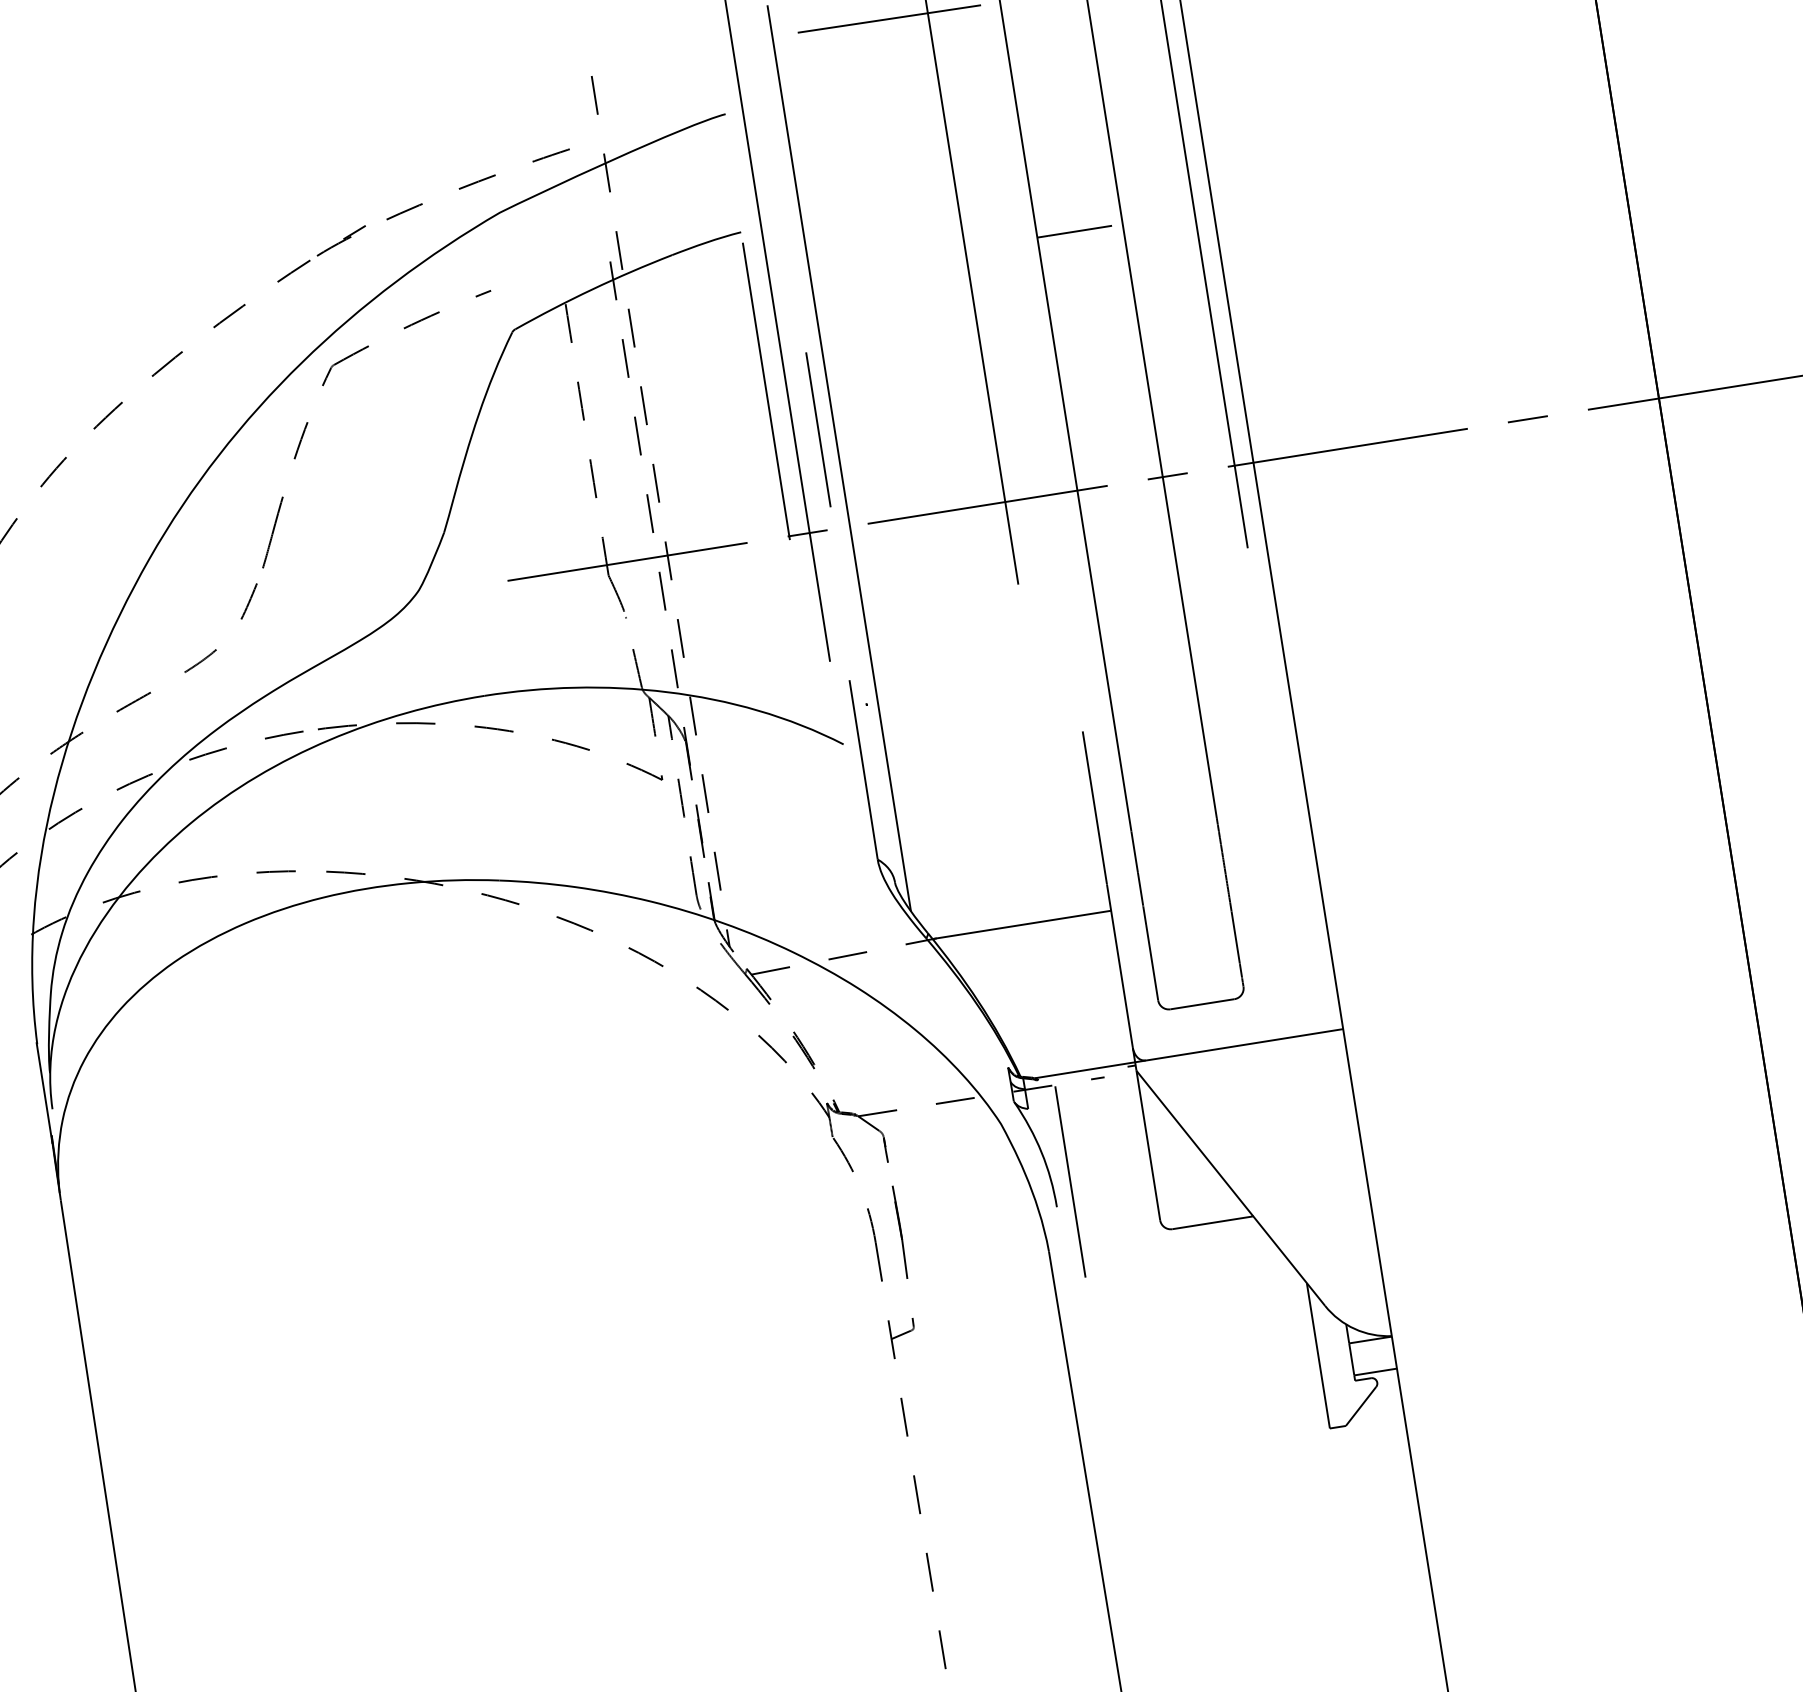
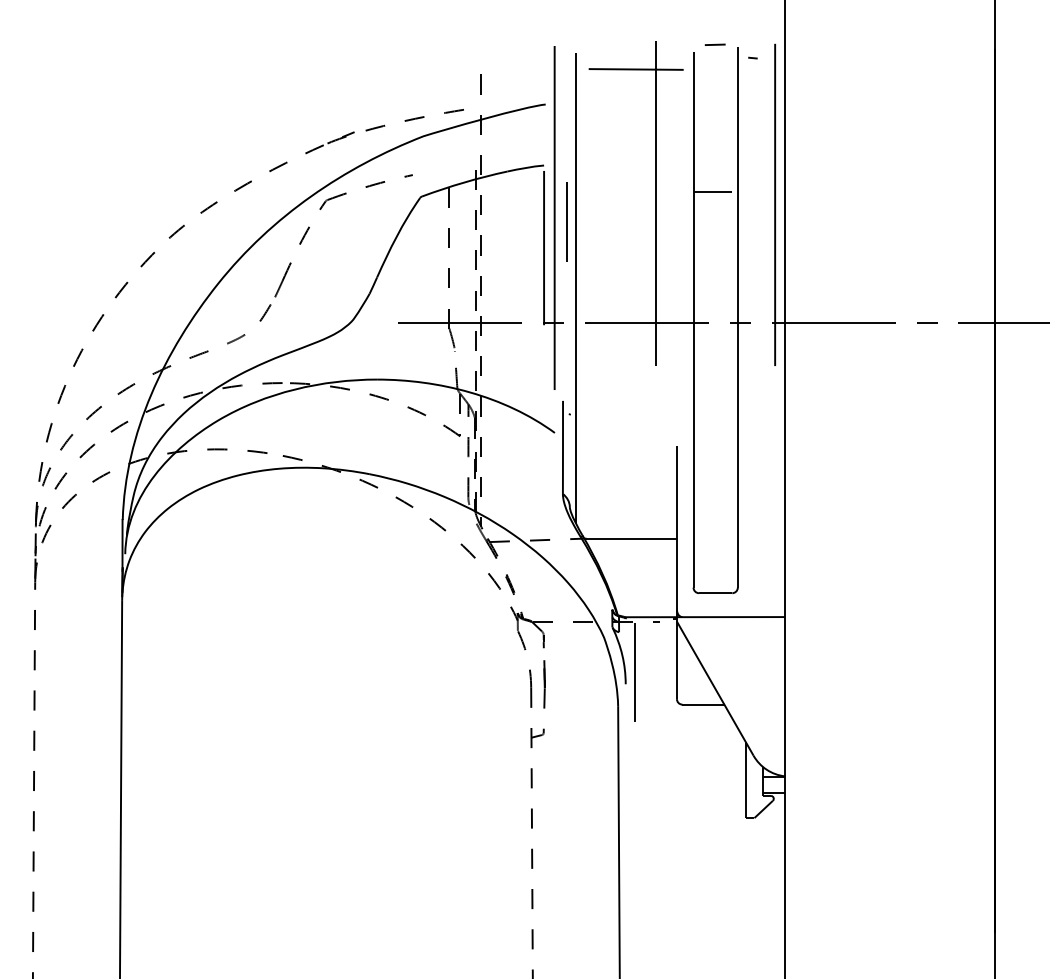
line: (816, 429) -> (566, 221), moved

